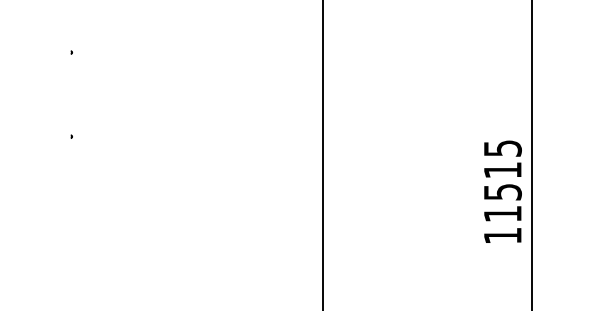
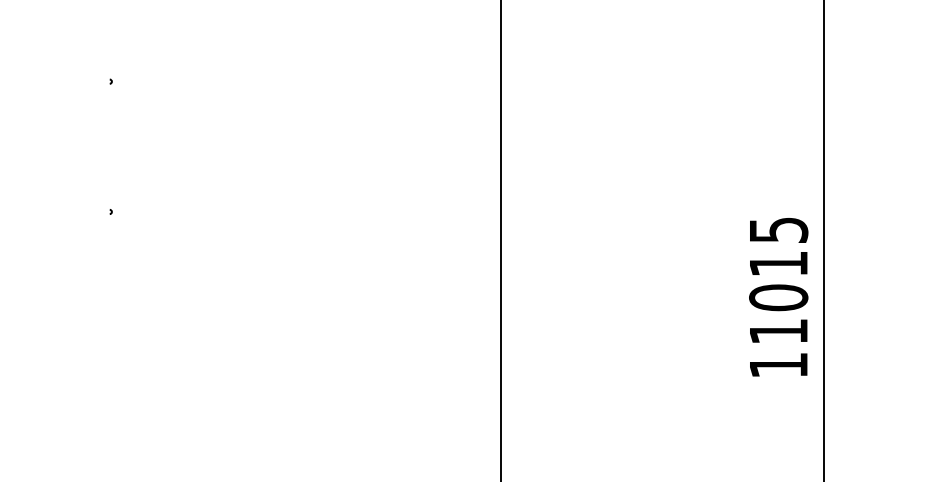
text: (502, 191) -> (778, 296), 11515 -> 11015

